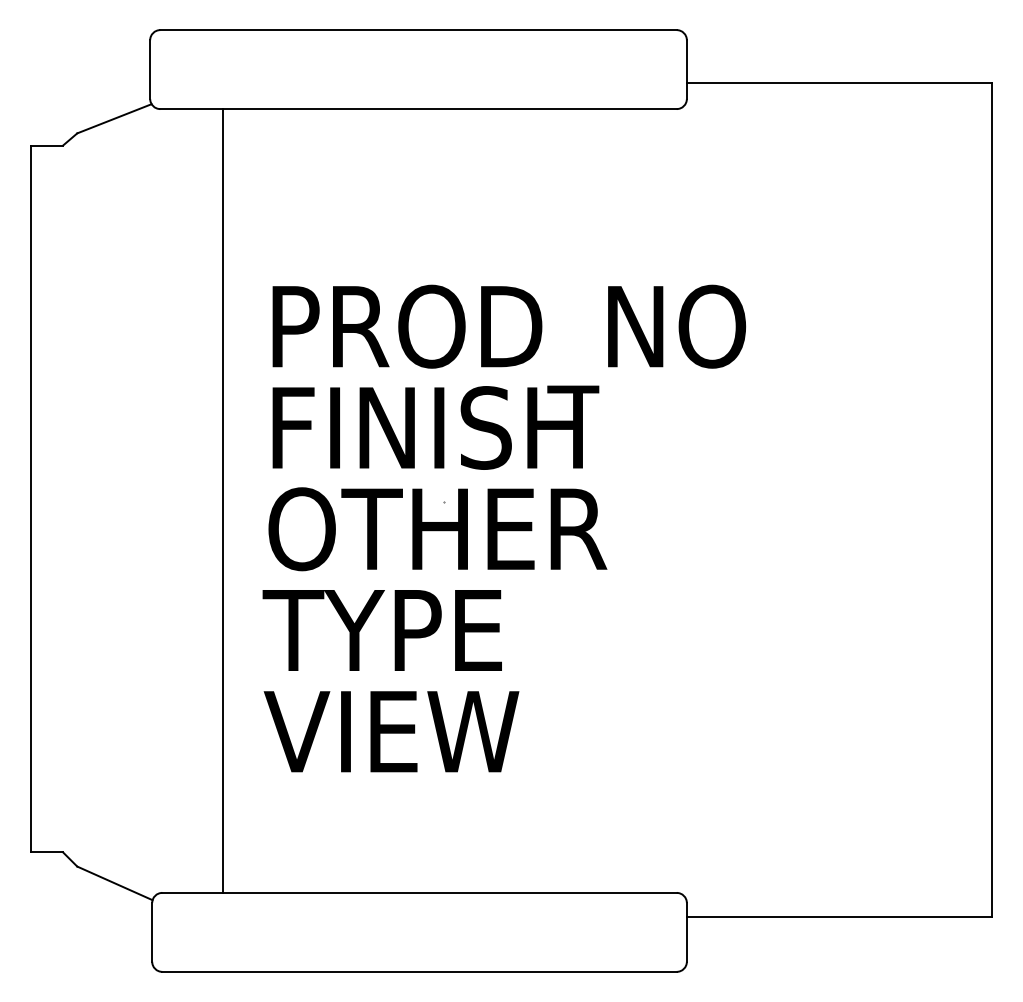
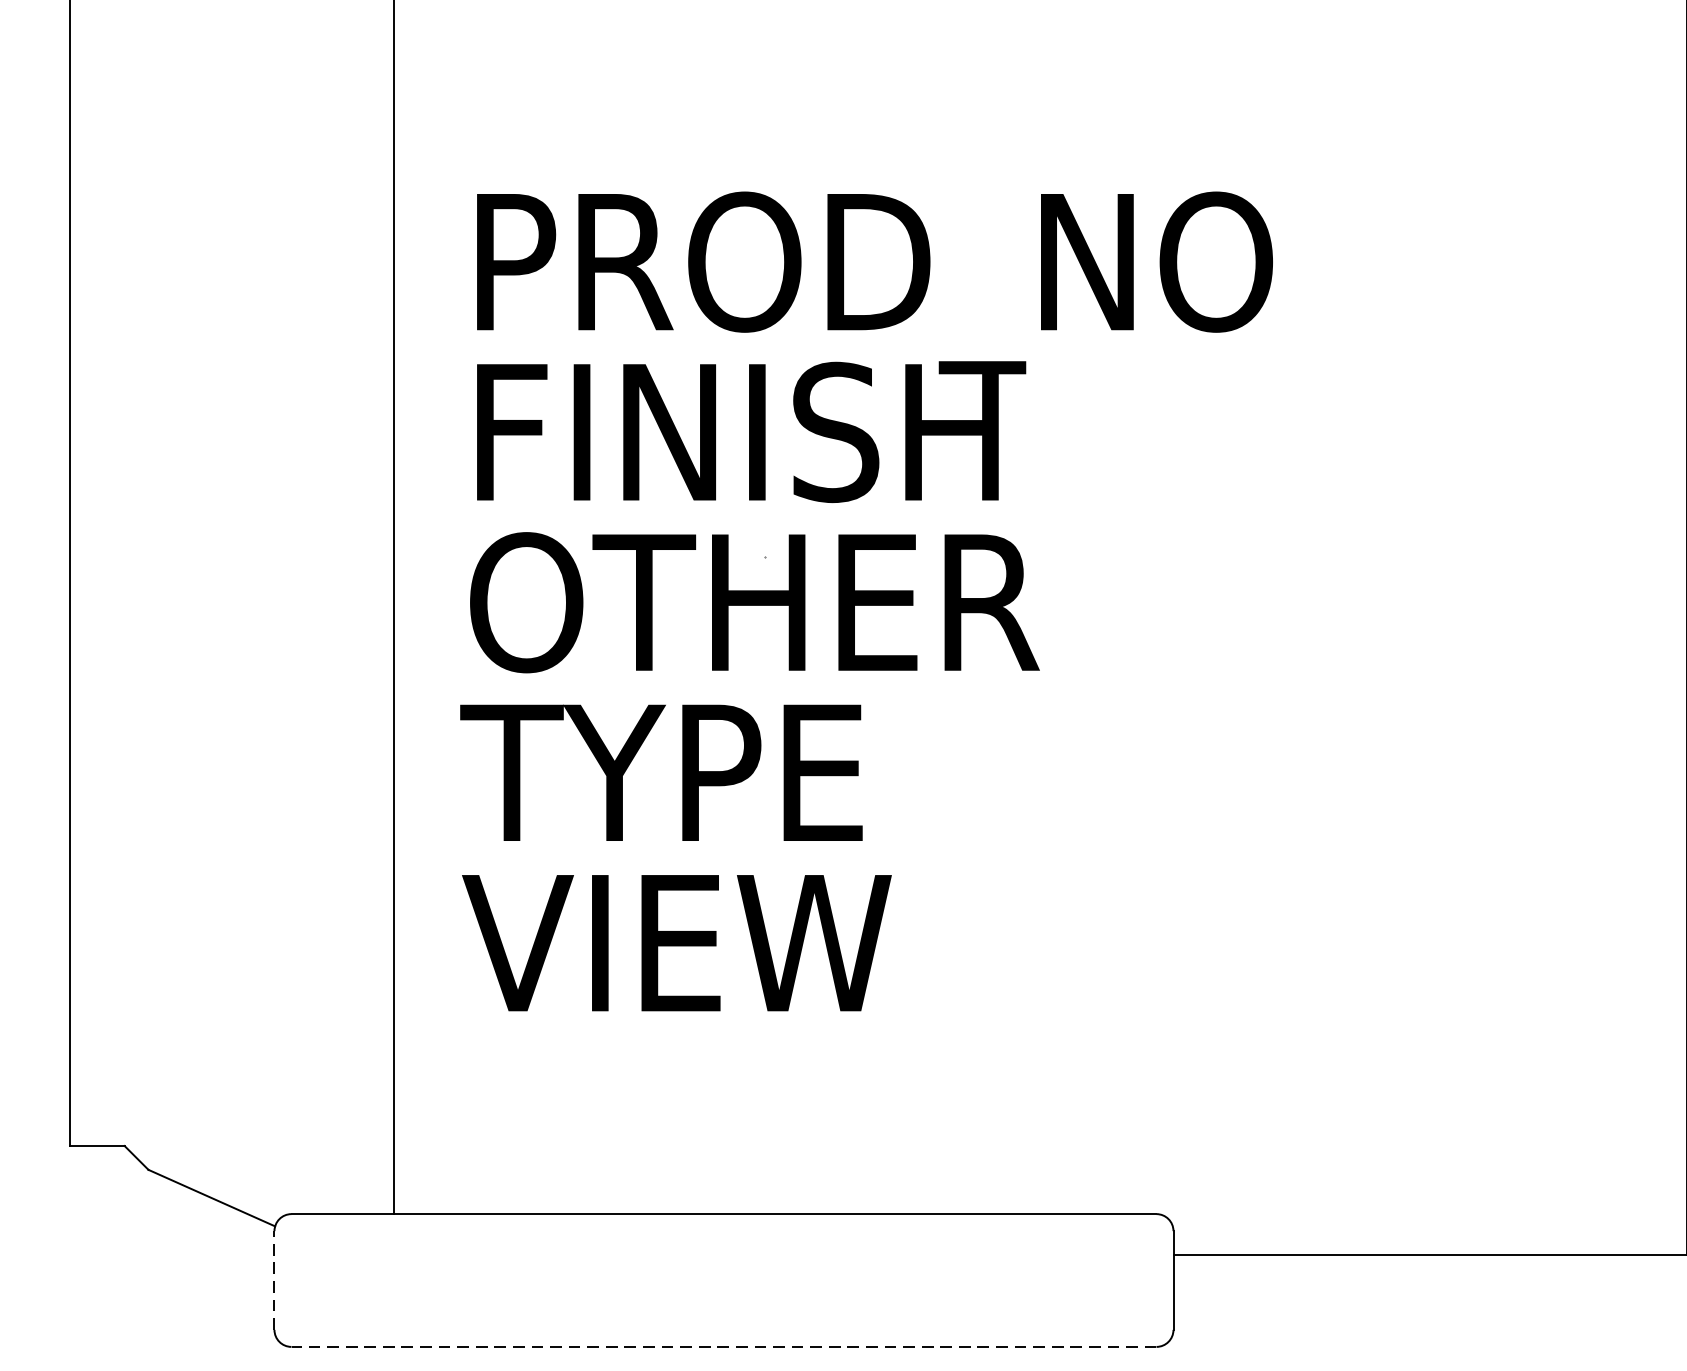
line: (152, 931) -> (274, 1279), solid -> dashed
line: (419, 971) -> (723, 1346), solid -> dashed

